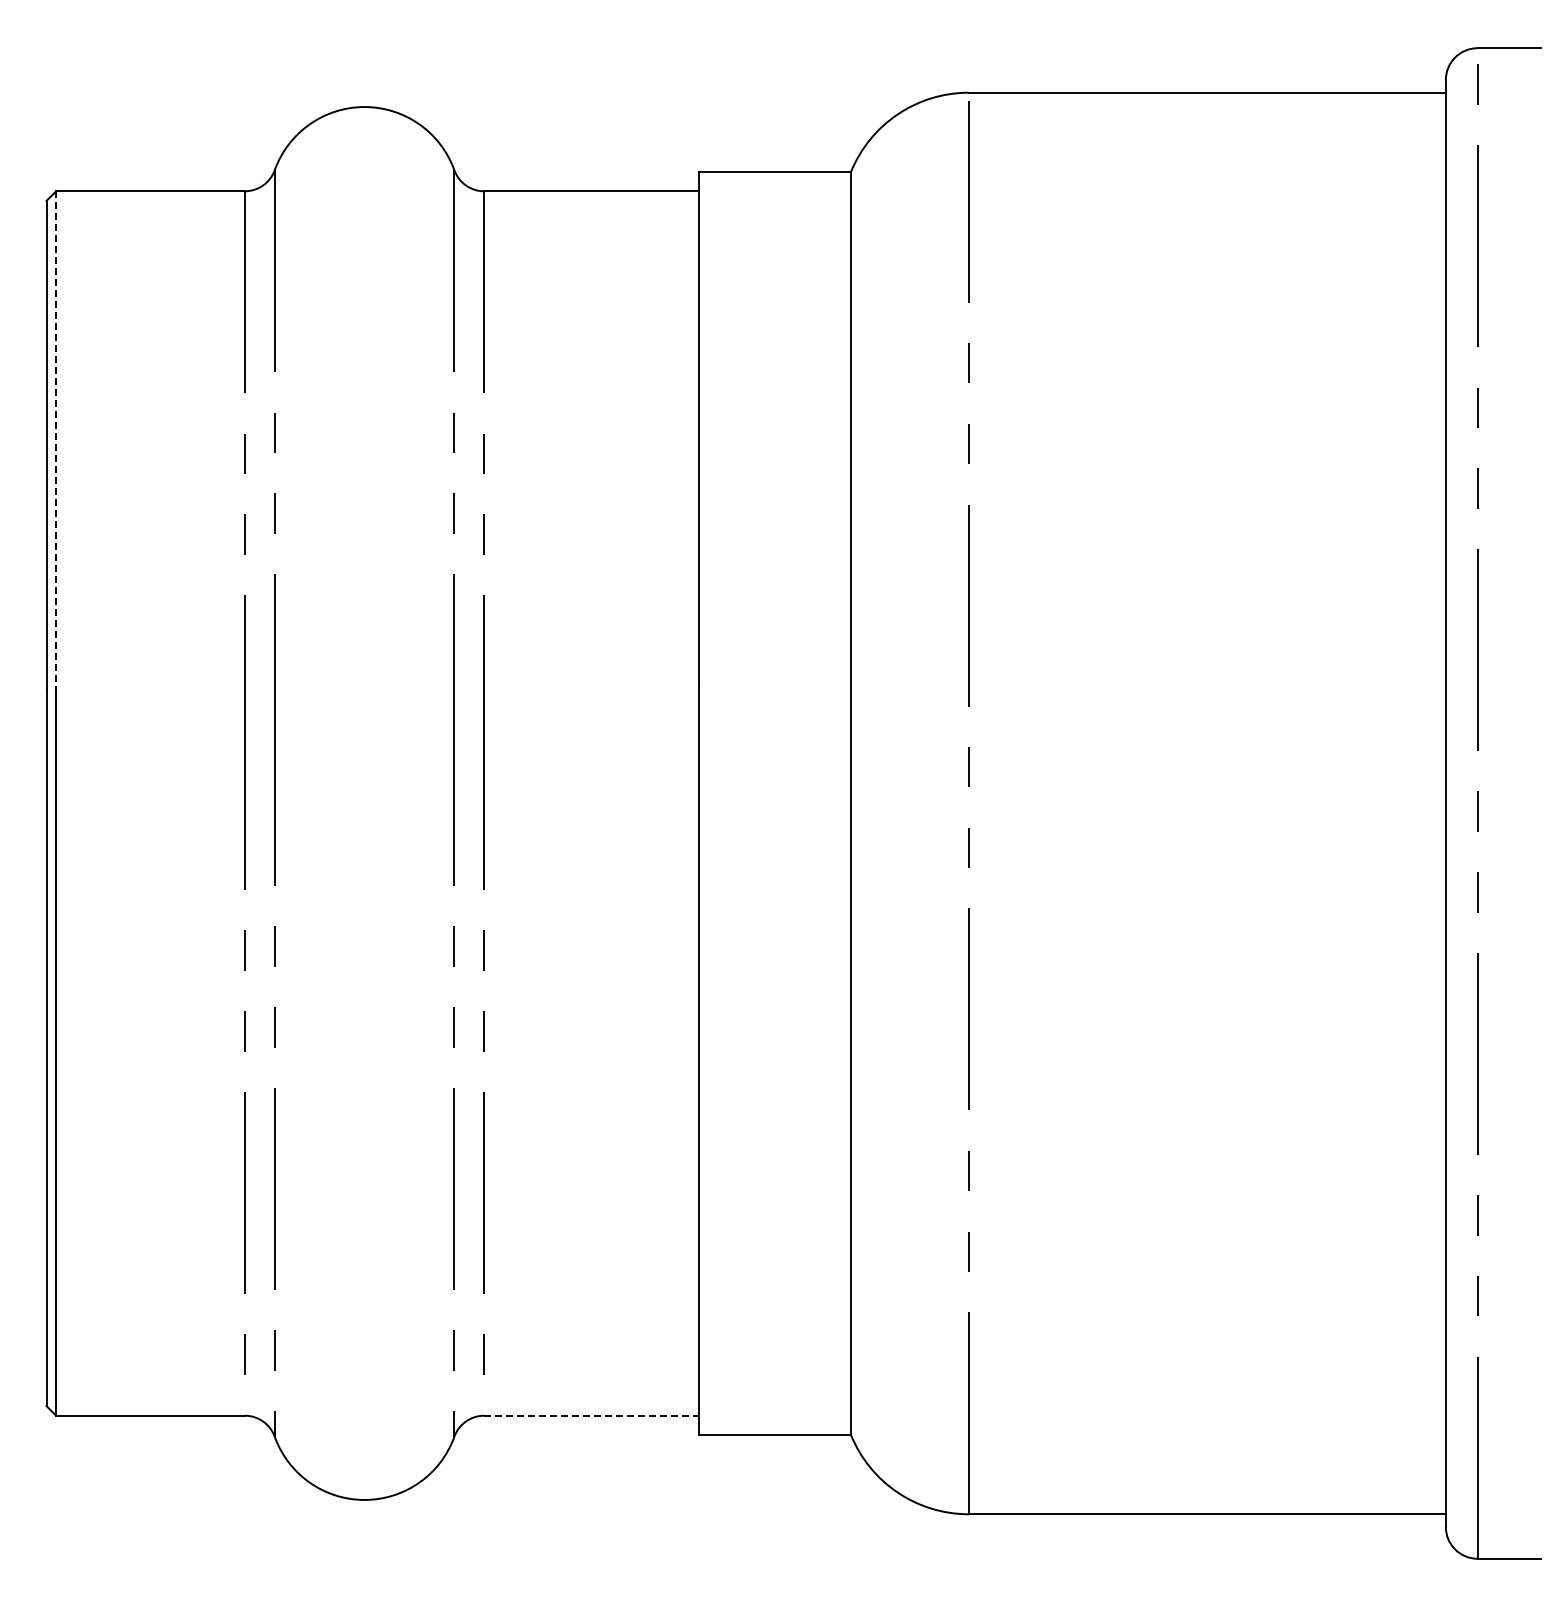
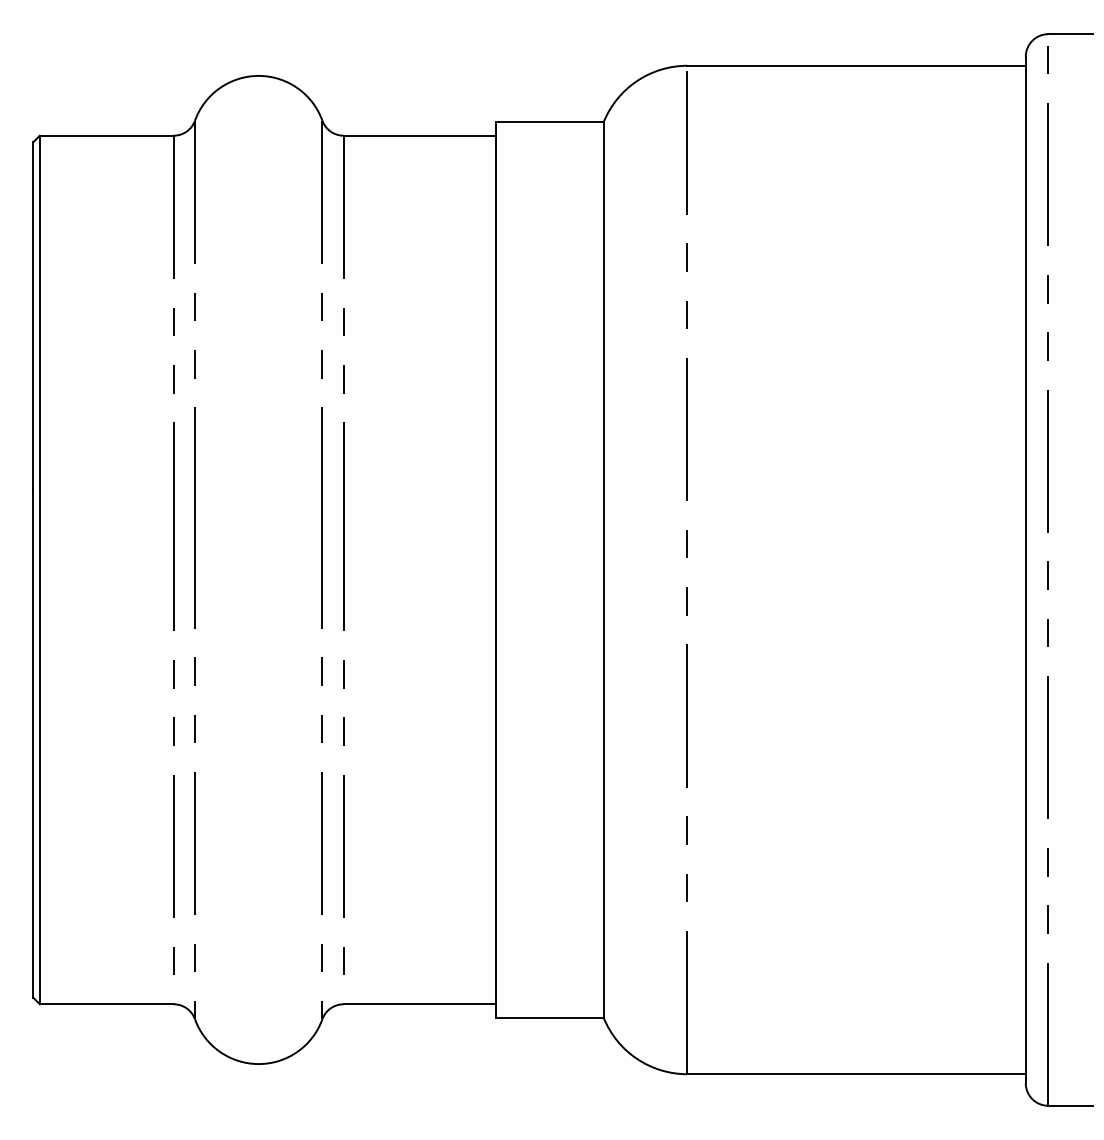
line: (56, 440) -> (40, 312), dashed -> solid
line: (591, 1415) -> (419, 1004), dashed -> solid

